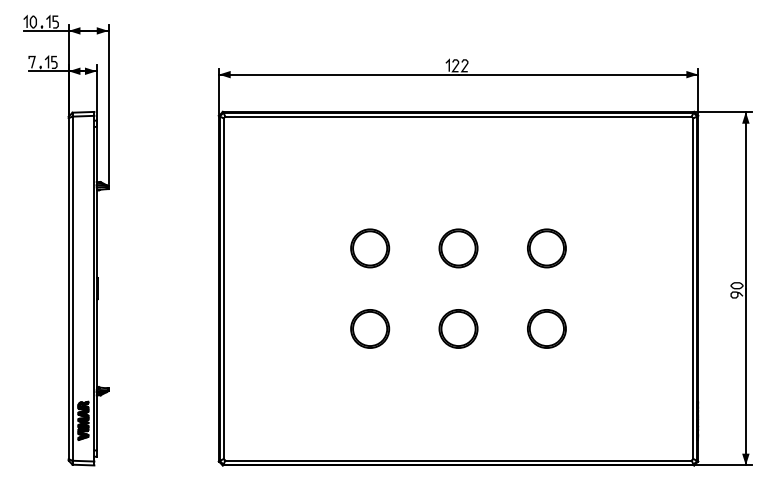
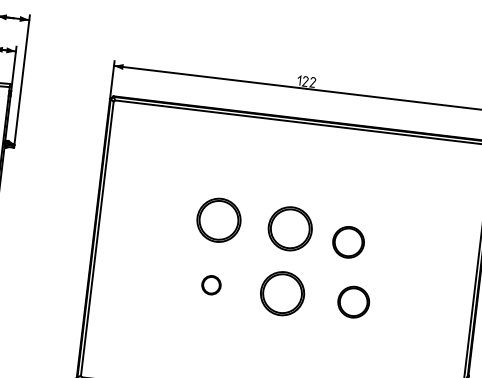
part: (370, 248) -> (219, 220), size x1.4
part: (458, 248) -> (290, 228), size x1.4
part: (546, 248) -> (348, 242), moved
part: (370, 328) -> (211, 284), size x0.6
part: (458, 328) -> (282, 293), size x1.4

